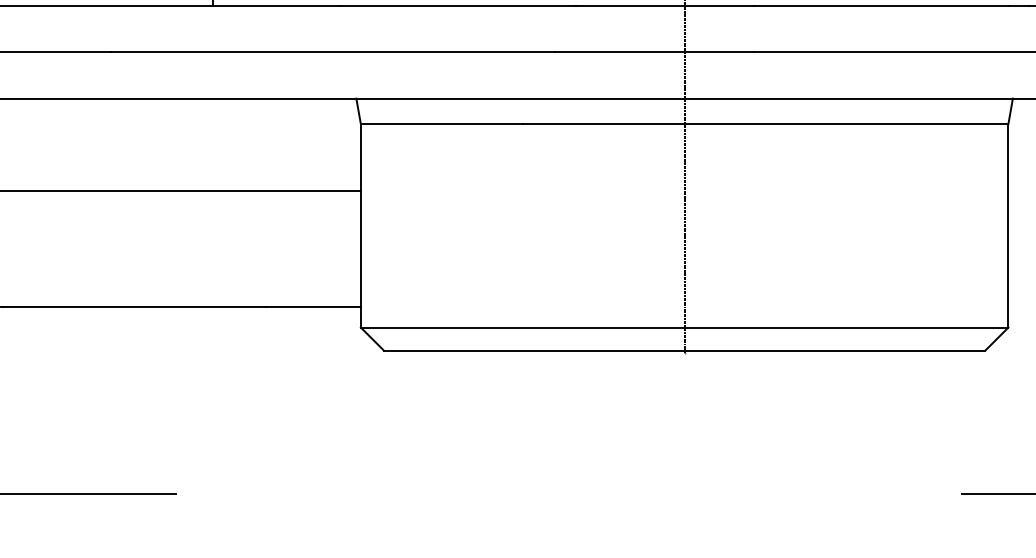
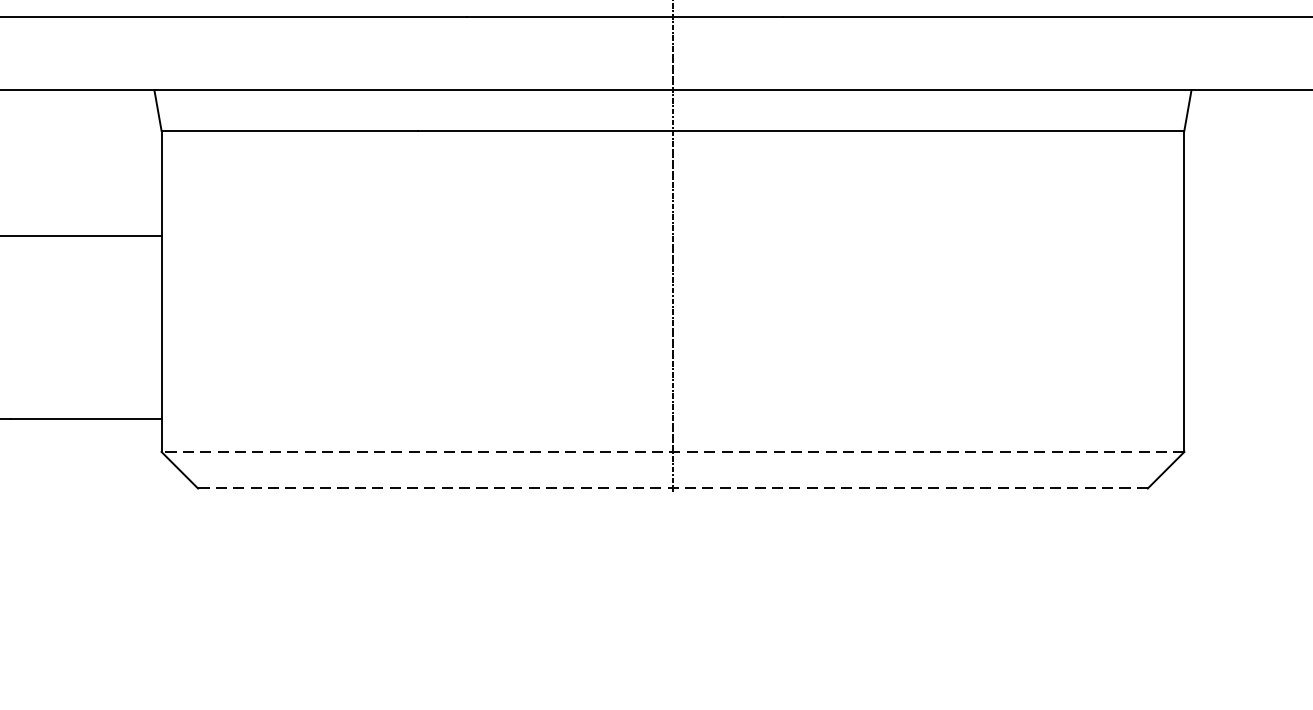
line: (684, 327) -> (672, 451), solid -> dashed
line: (684, 350) -> (672, 488), solid -> dashed

